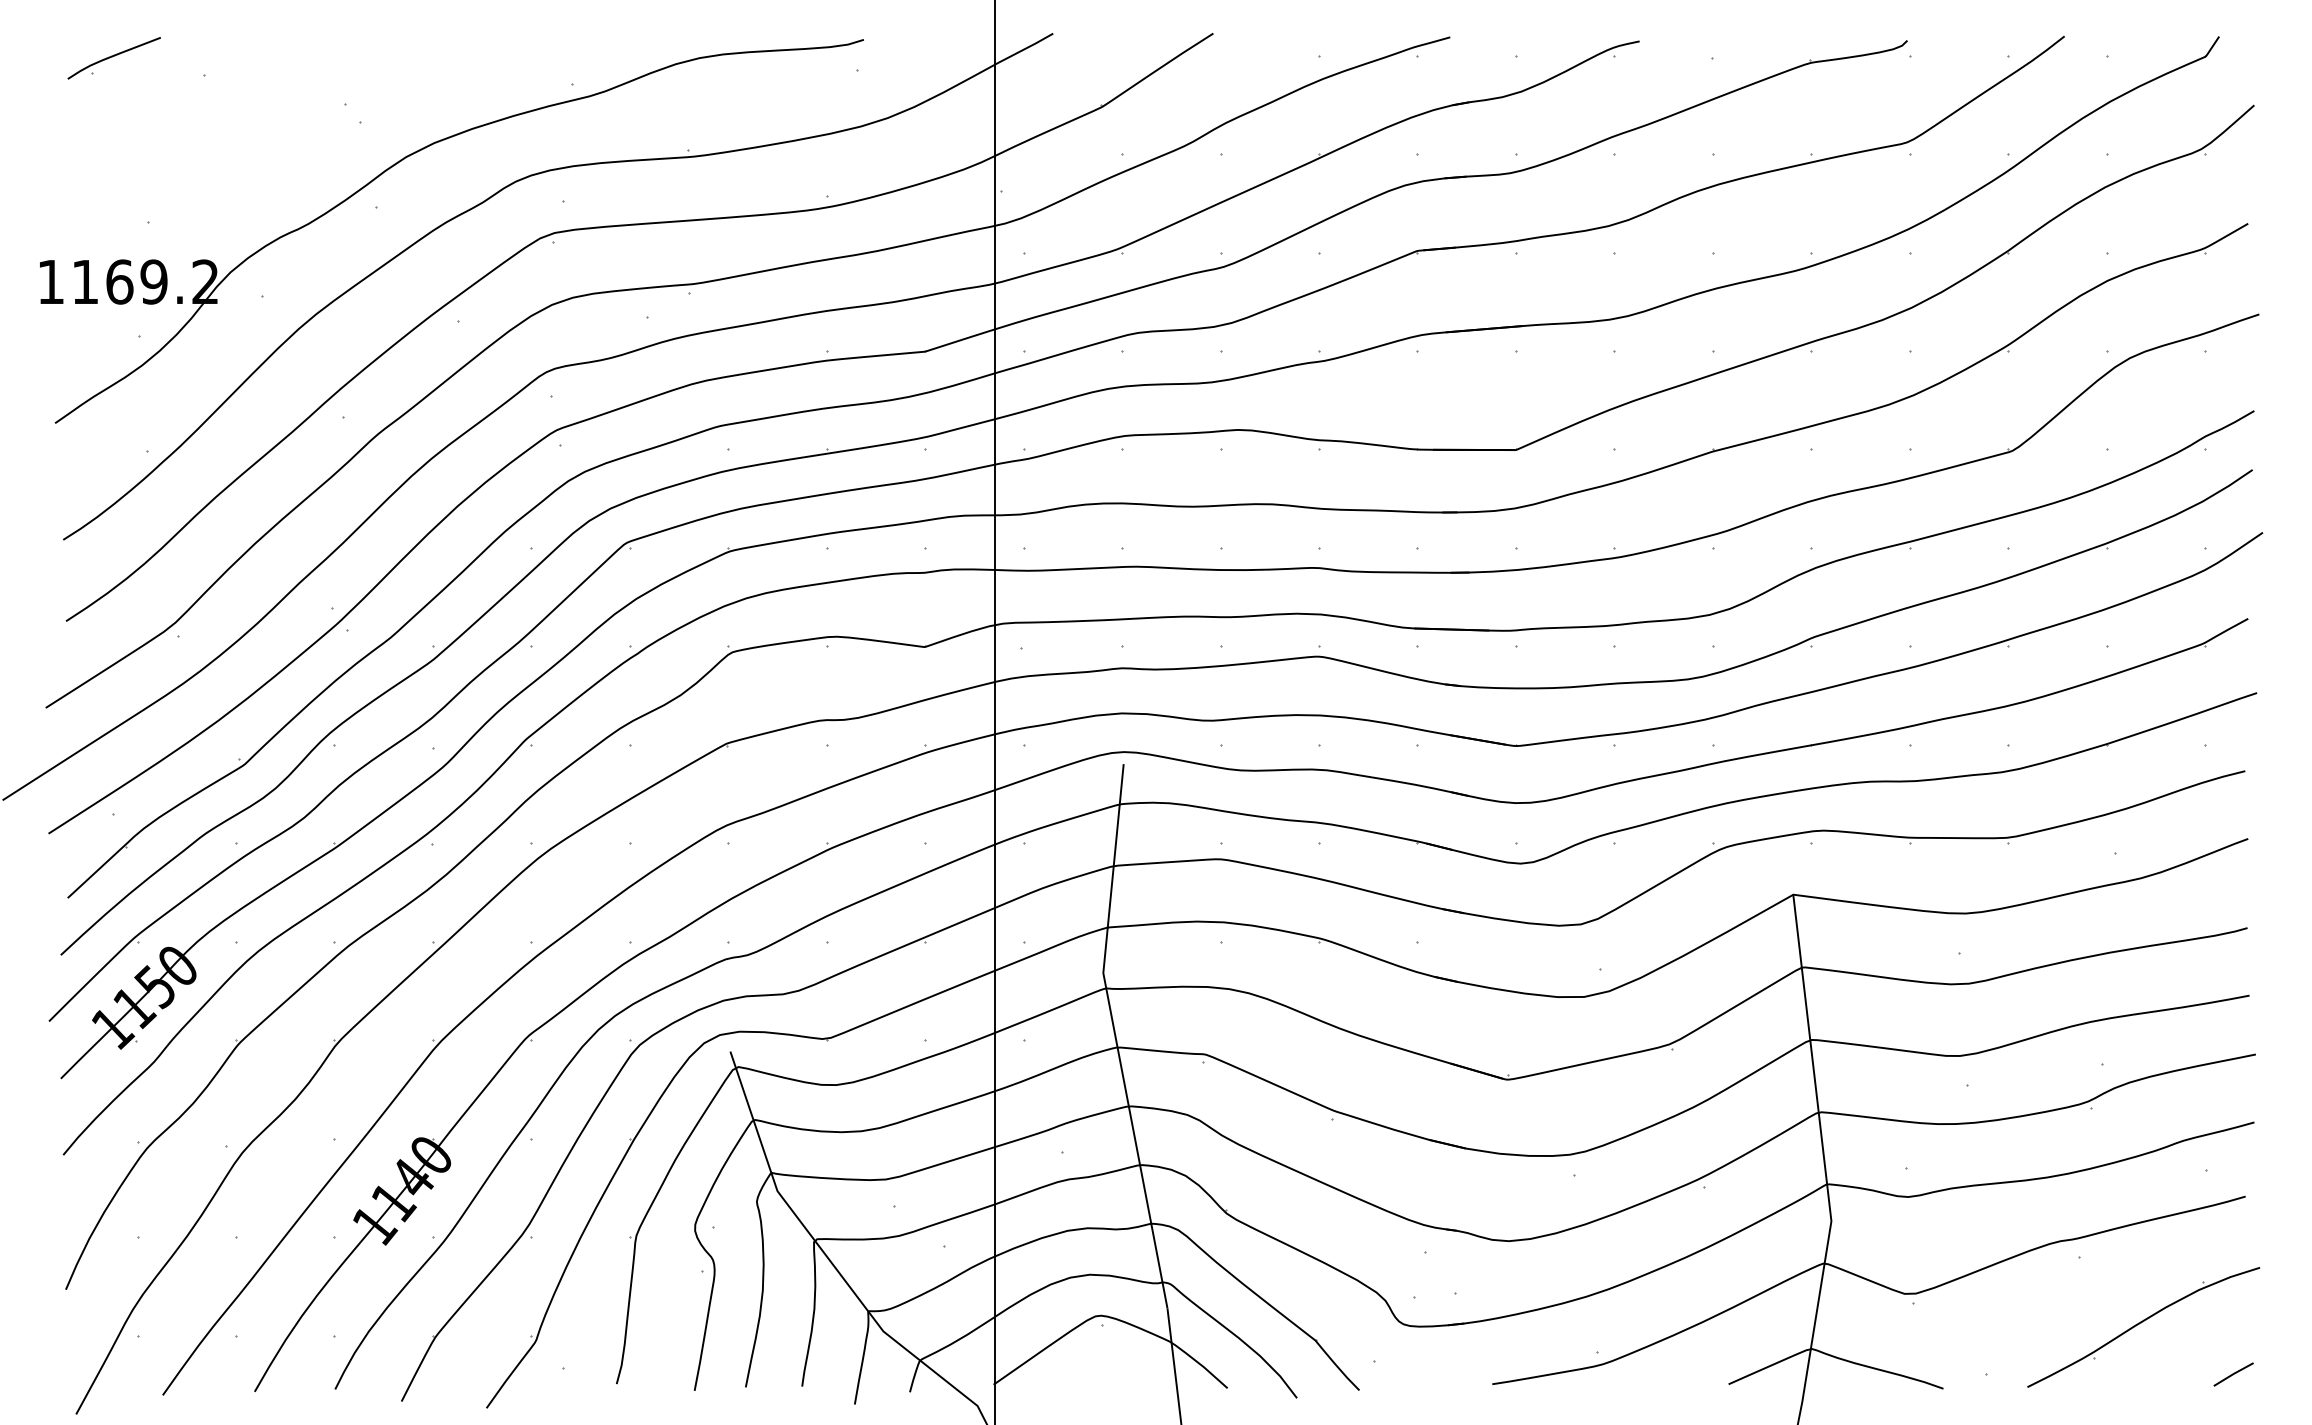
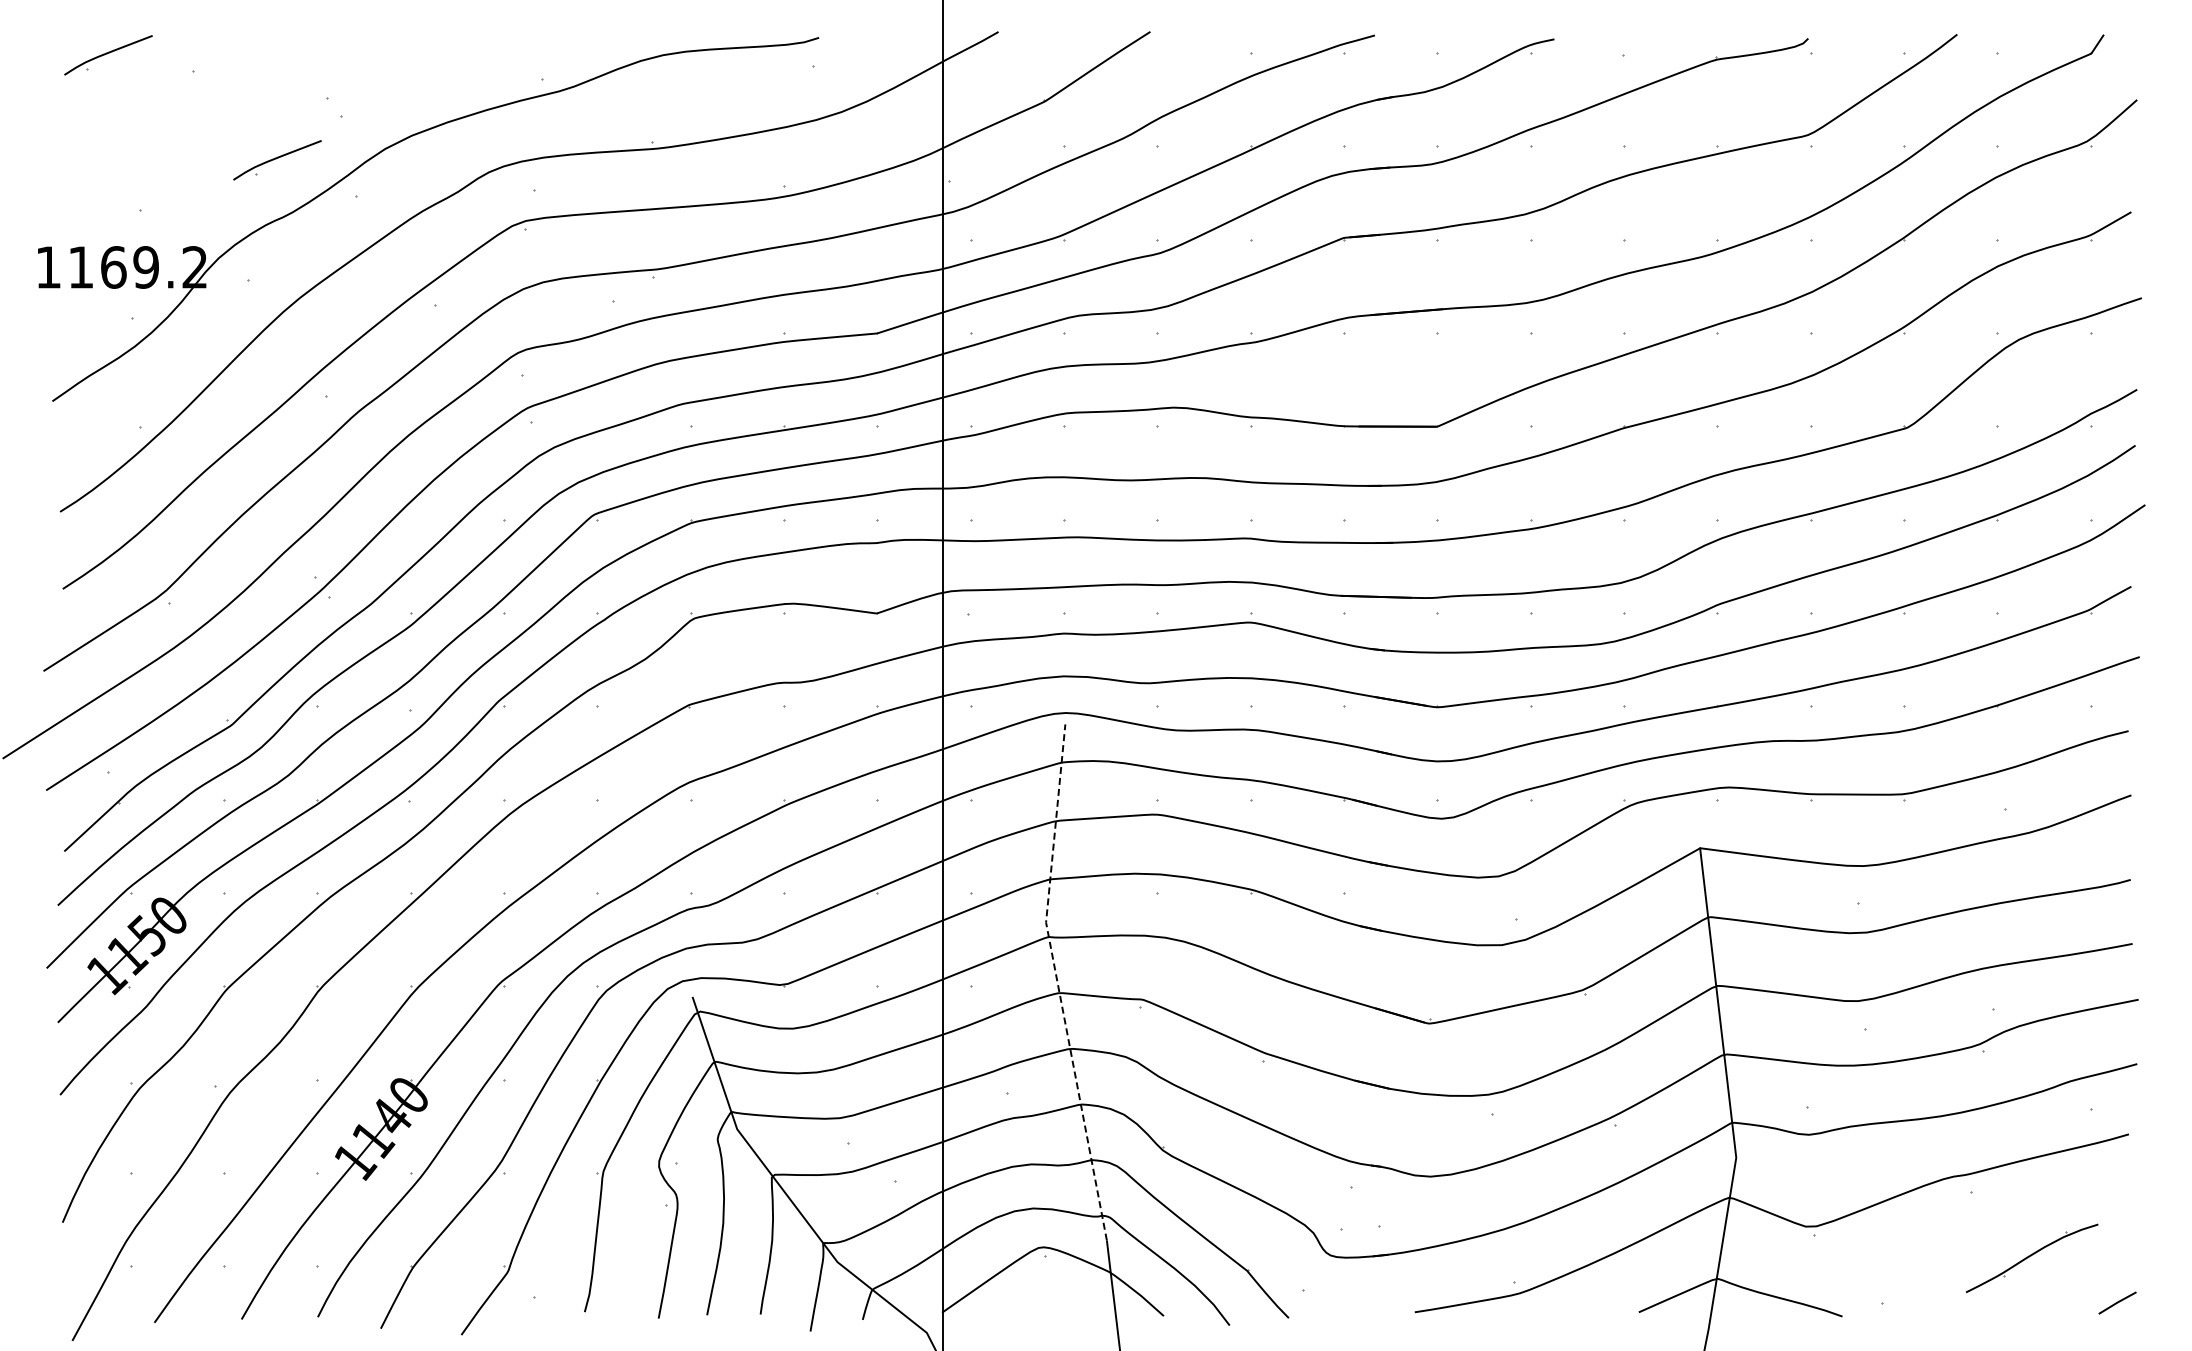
part: (292, 169) -> (277, 160), added
line: (1115, 1036) -> (1057, 982), solid -> dashed
part: (2142, 1327) -> (2031, 1258), size x0.6

